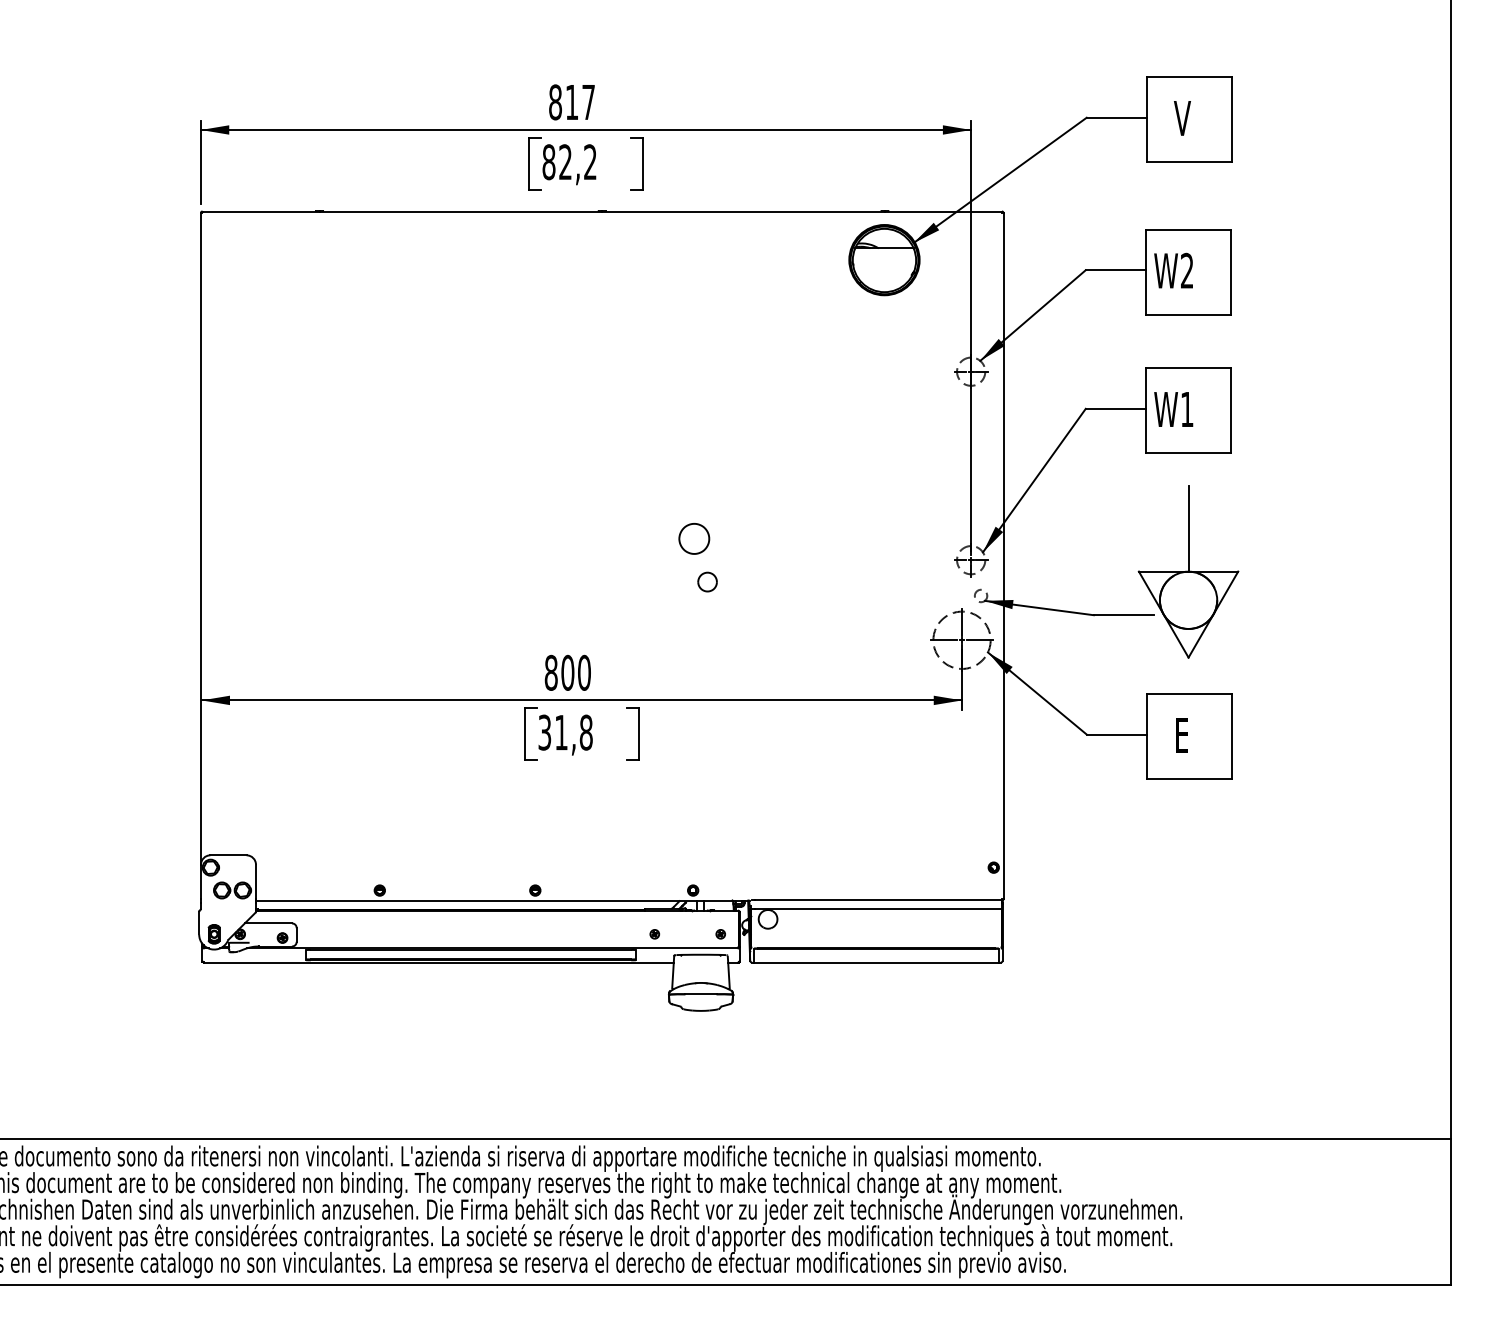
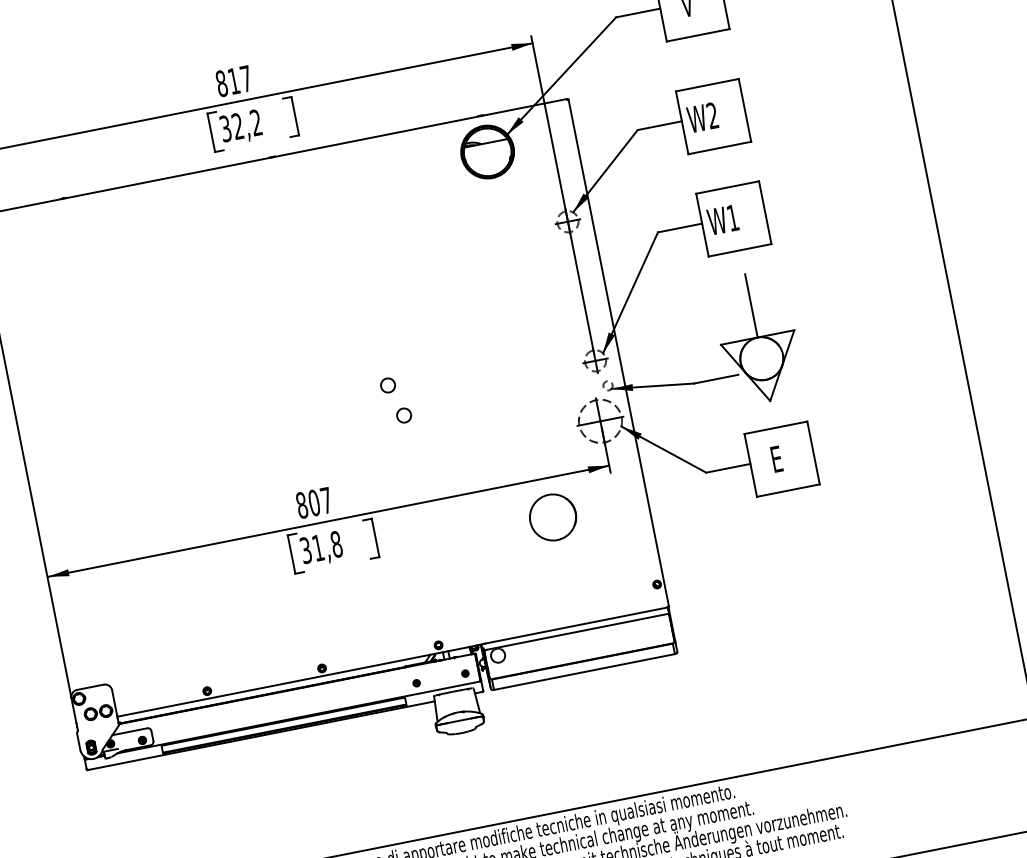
text: (548, 162) -> (225, 129), 82,2 -> 32,2
part: (694, 538) -> (388, 385), size x0.62
text: (584, 672) -> (326, 500), 800 -> 807
part: (875, 752) -> (553, 516), added

